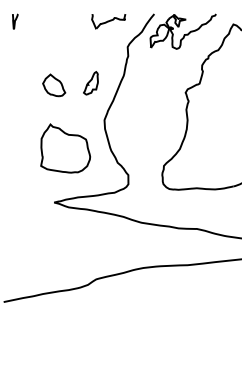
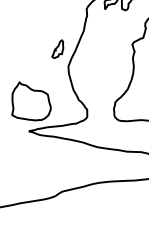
part: (90, 83) -> (57, 49), moved
part: (54, 85) -> (29, 39), removed
part: (65, 148) -> (31, 101), moved

